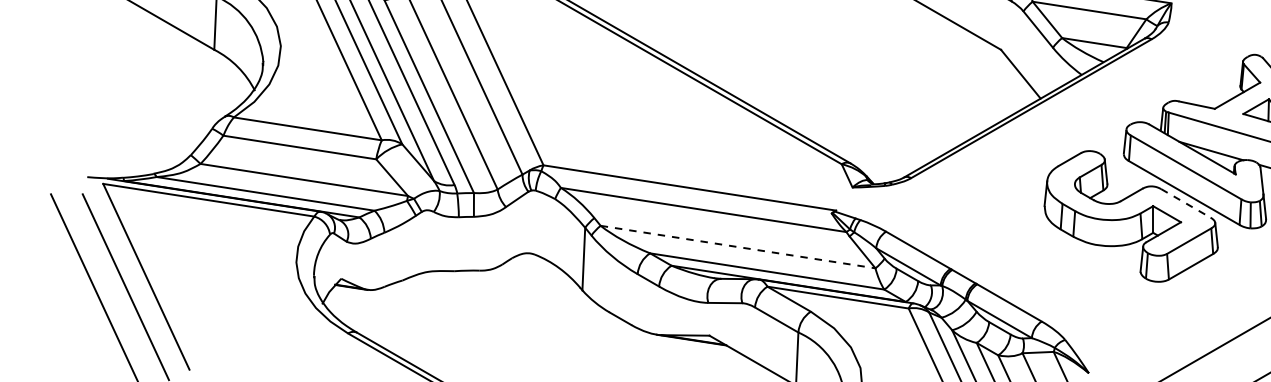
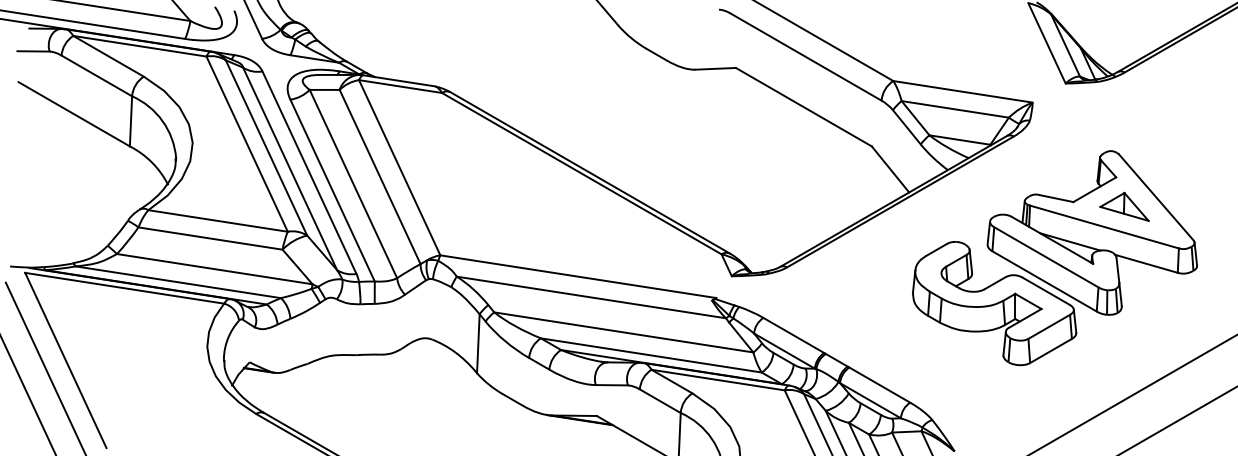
line: (1186, 203) -> (1046, 291), dashed -> solid
line: (738, 247) -> (624, 332), dashed -> solid

